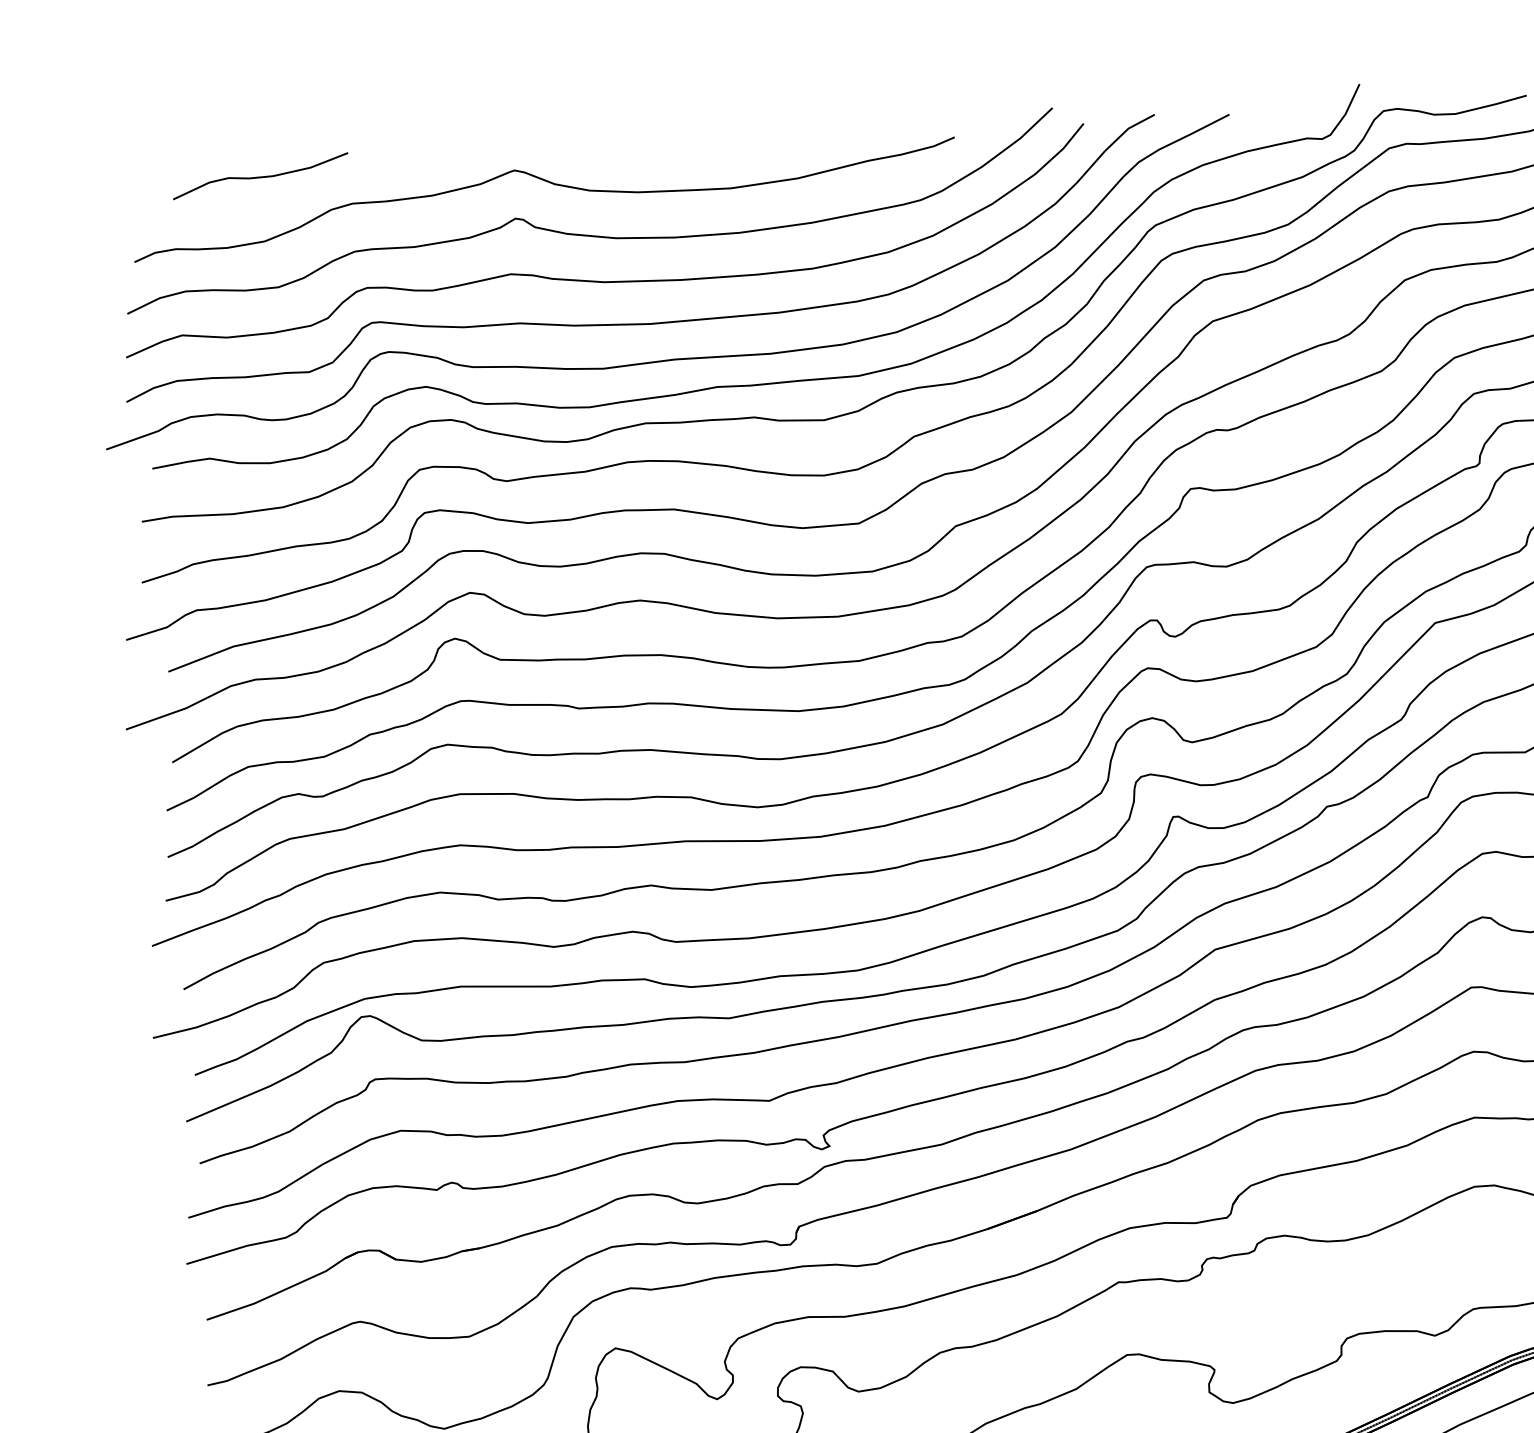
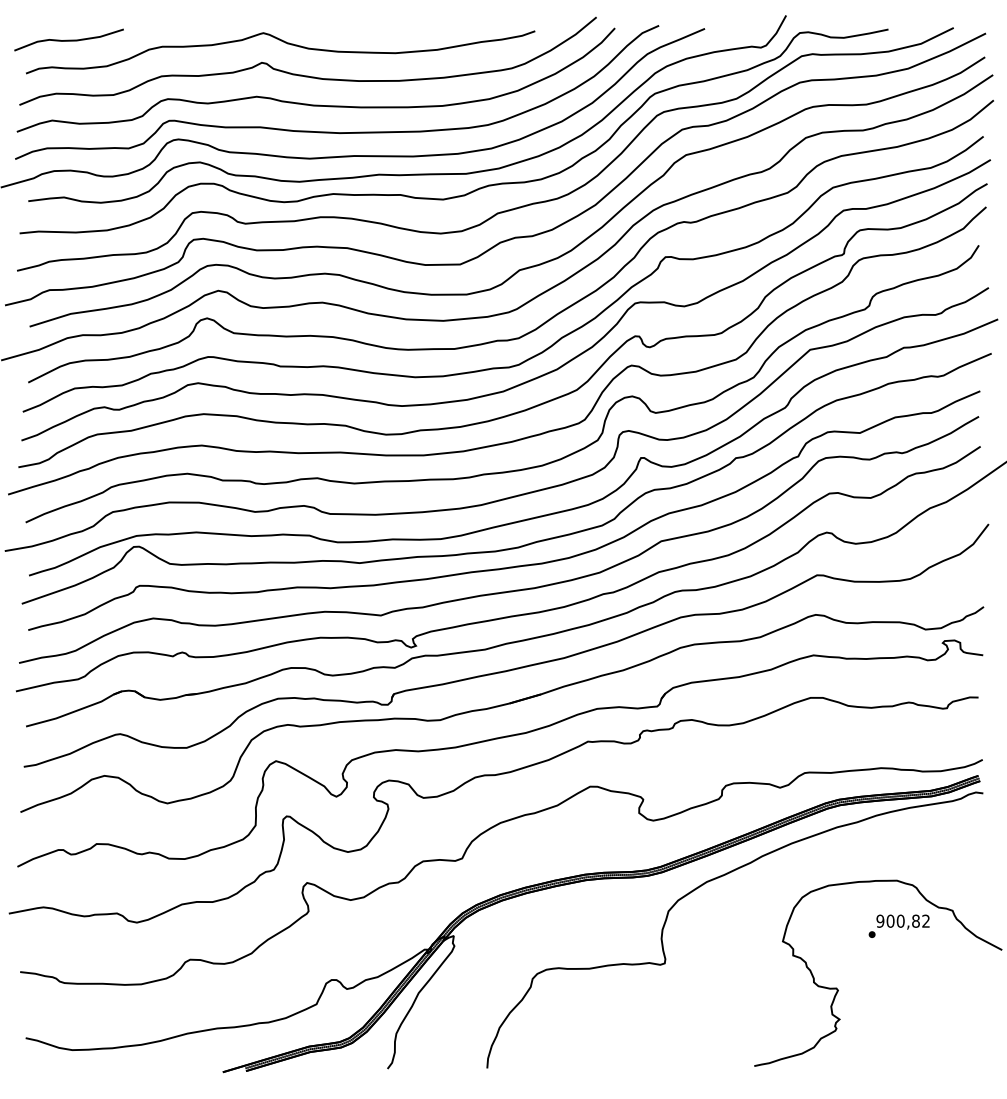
curve: (259, 175) -> (68, 39), moved

